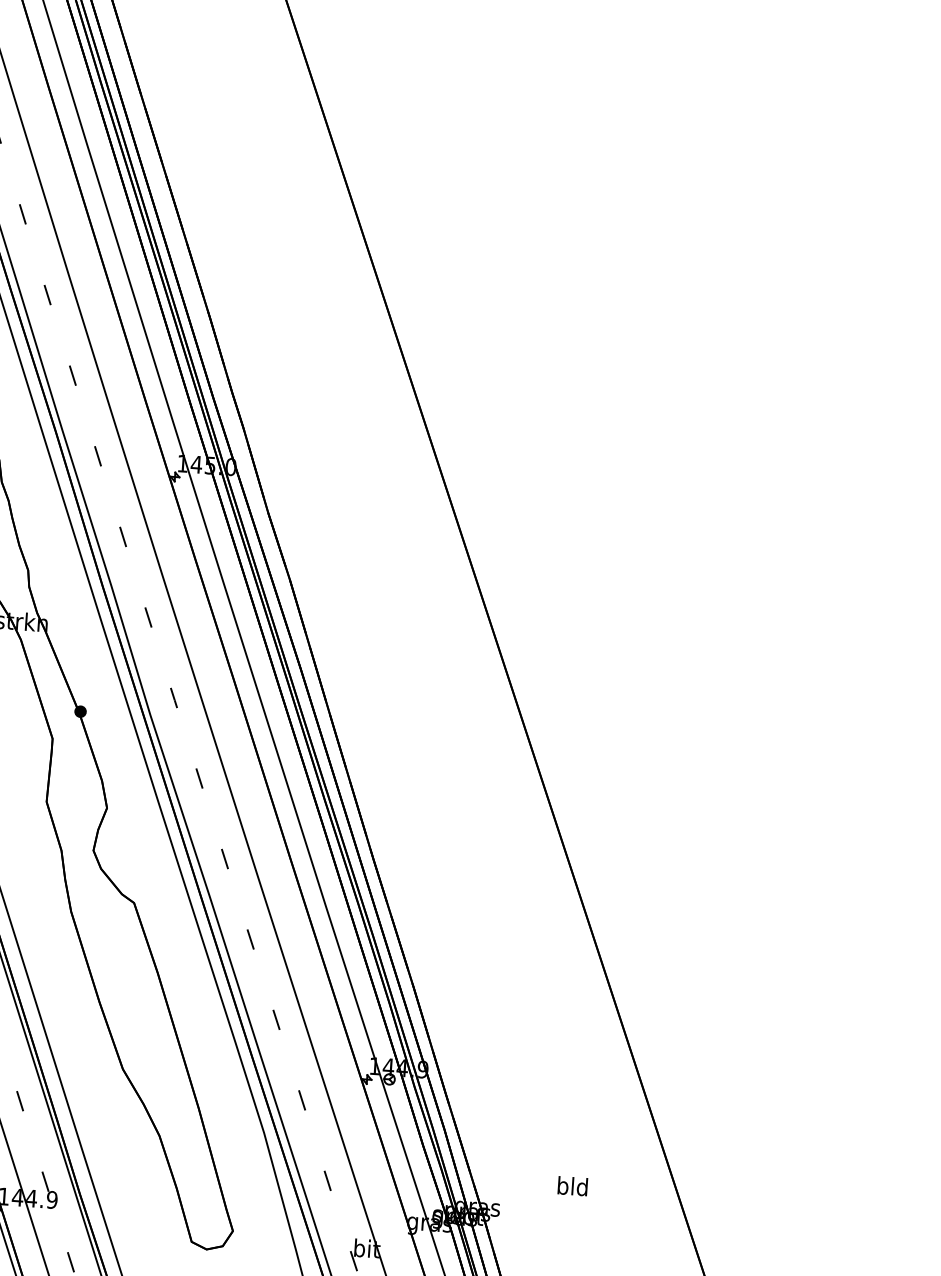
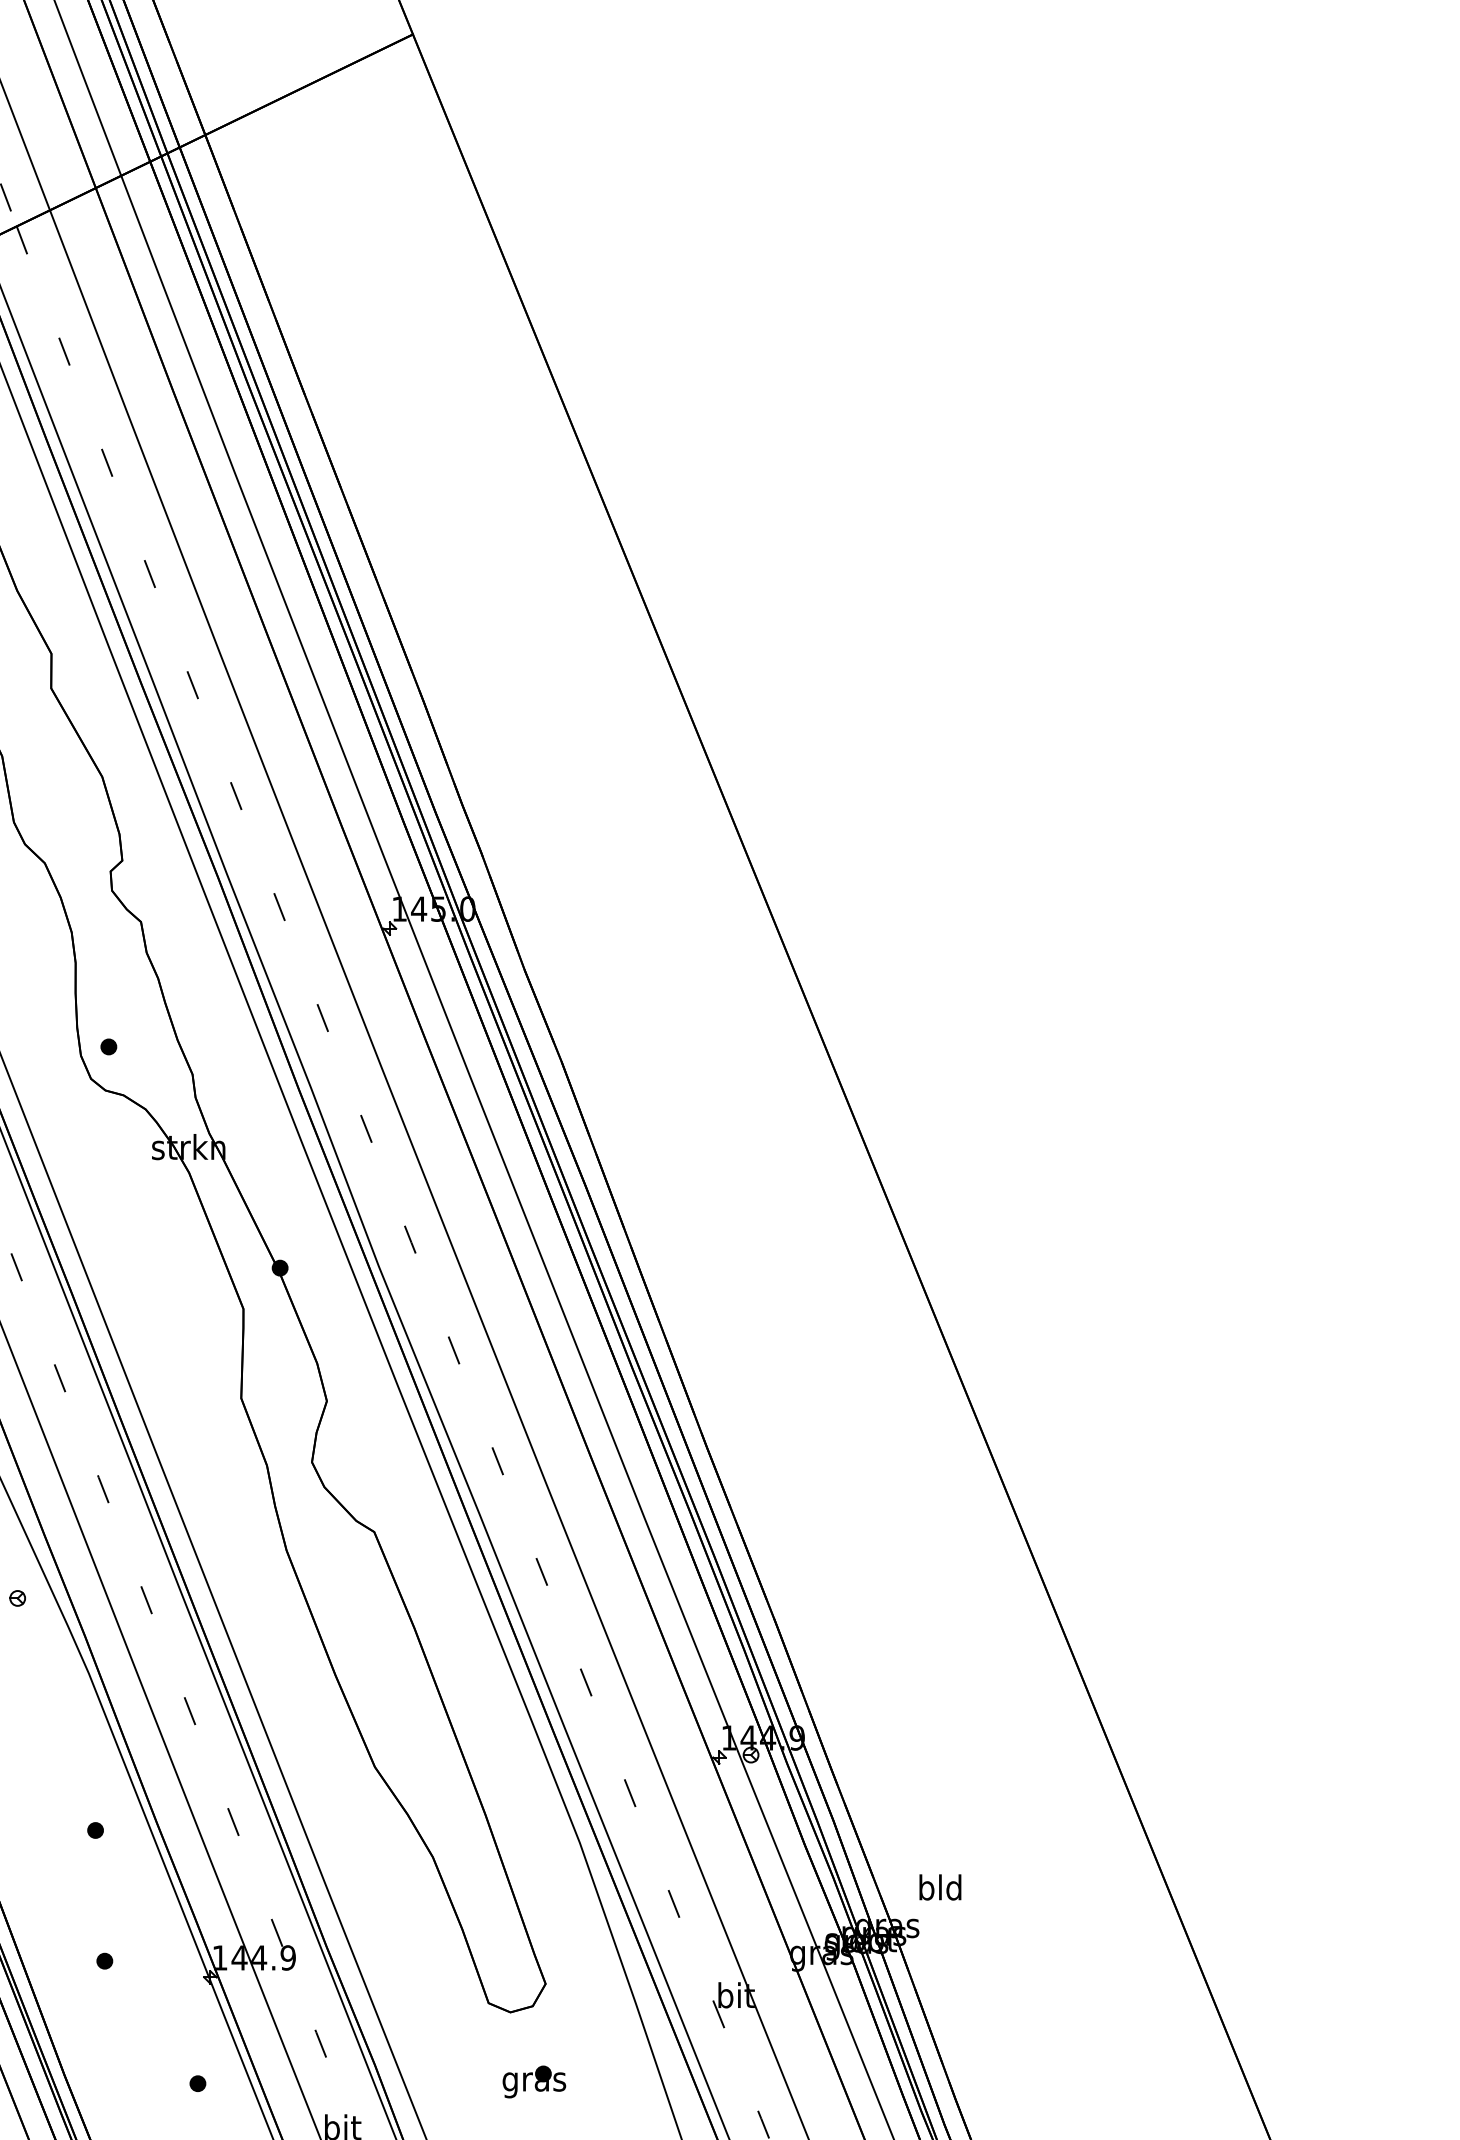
text: (572, 1186) -> (940, 1887), moved

